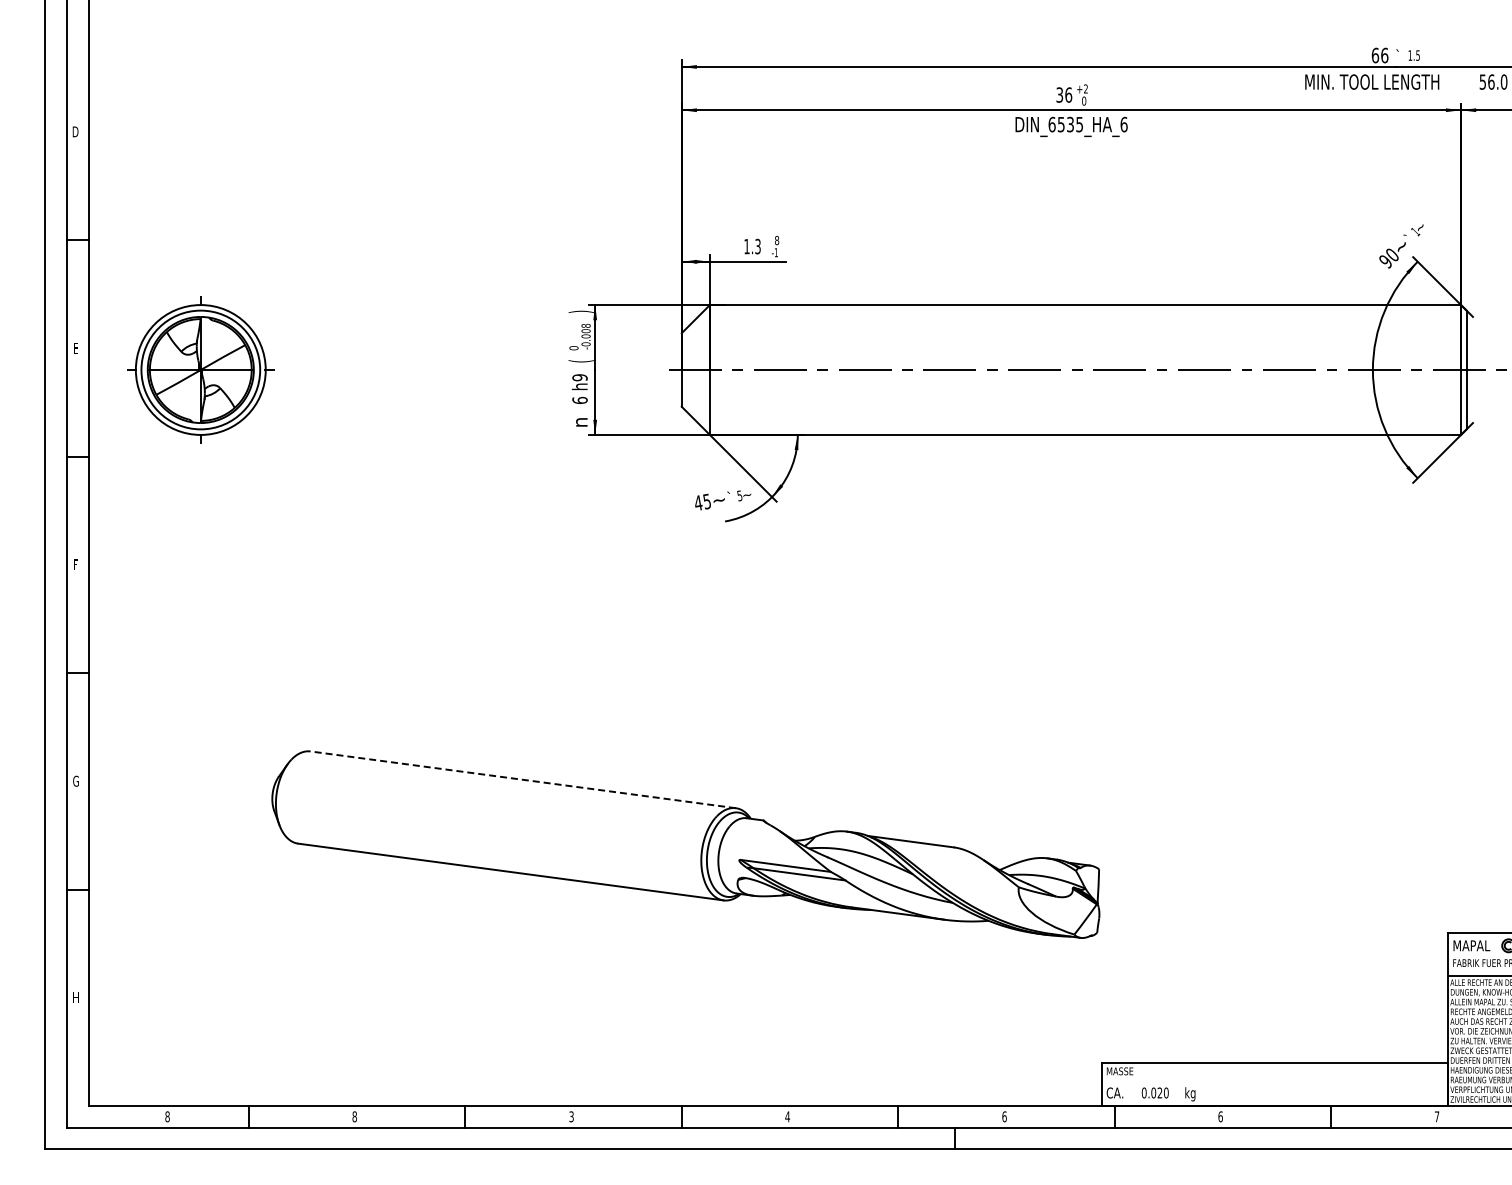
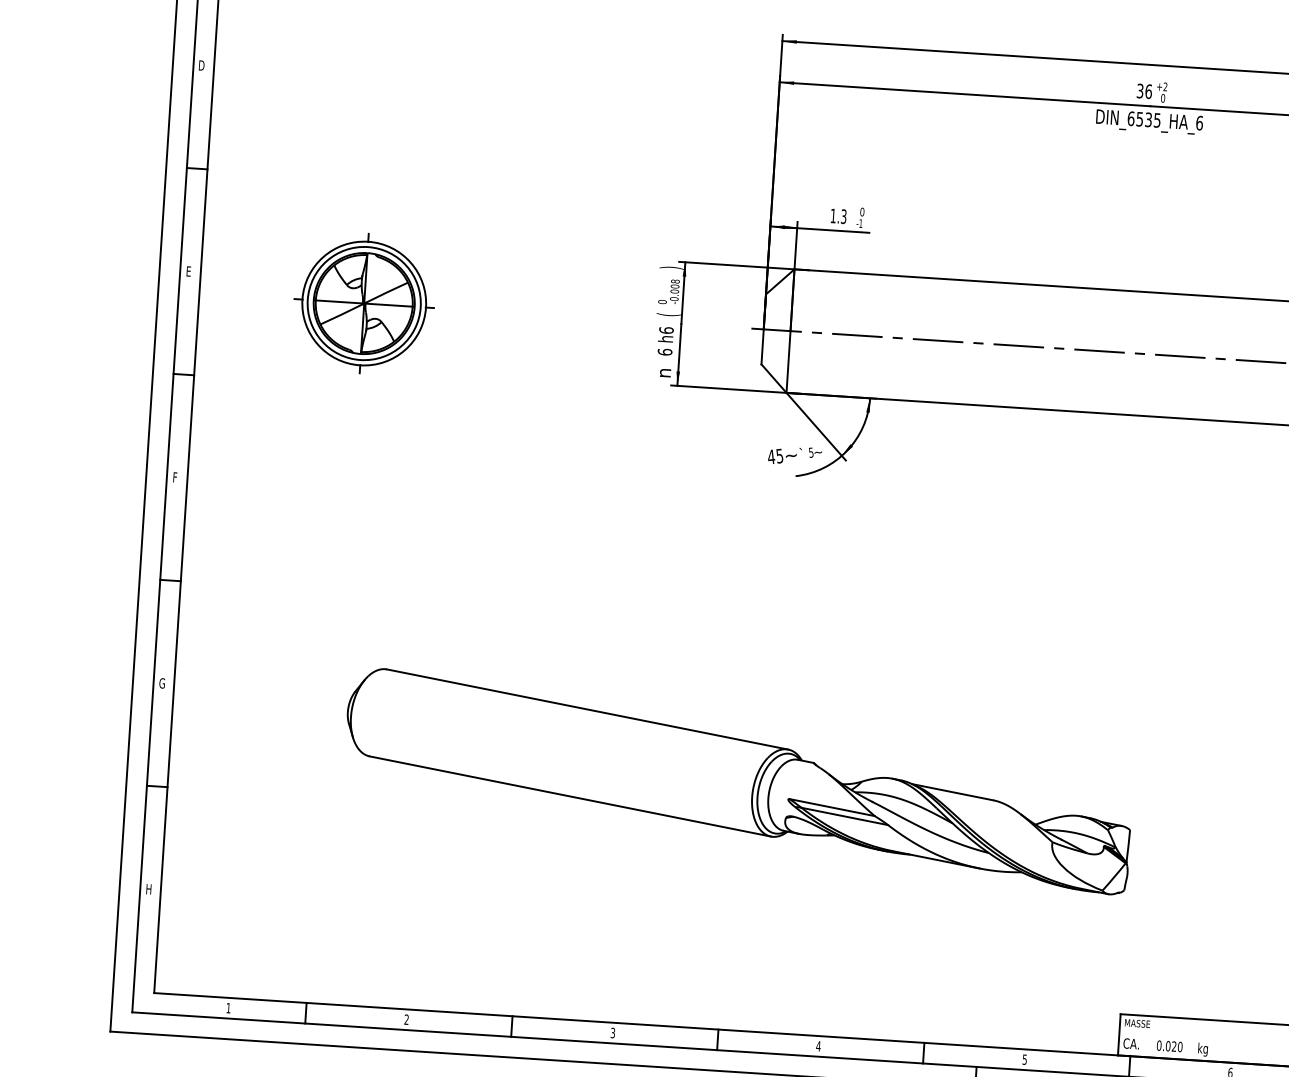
text: (776, 240) -> (861, 212), 8 -> 0
part: (200, 369) -> (363, 303), moved
text: (579, 377) -> (665, 330), h9 -> h6
line: (523, 779) -> (587, 709), dashed -> solid
text: (167, 1116) -> (228, 1007), 8 -> 1
text: (354, 1116) -> (406, 1019), 8 -> 2
text: (1004, 1116) -> (1024, 1059), 6 -> 5

